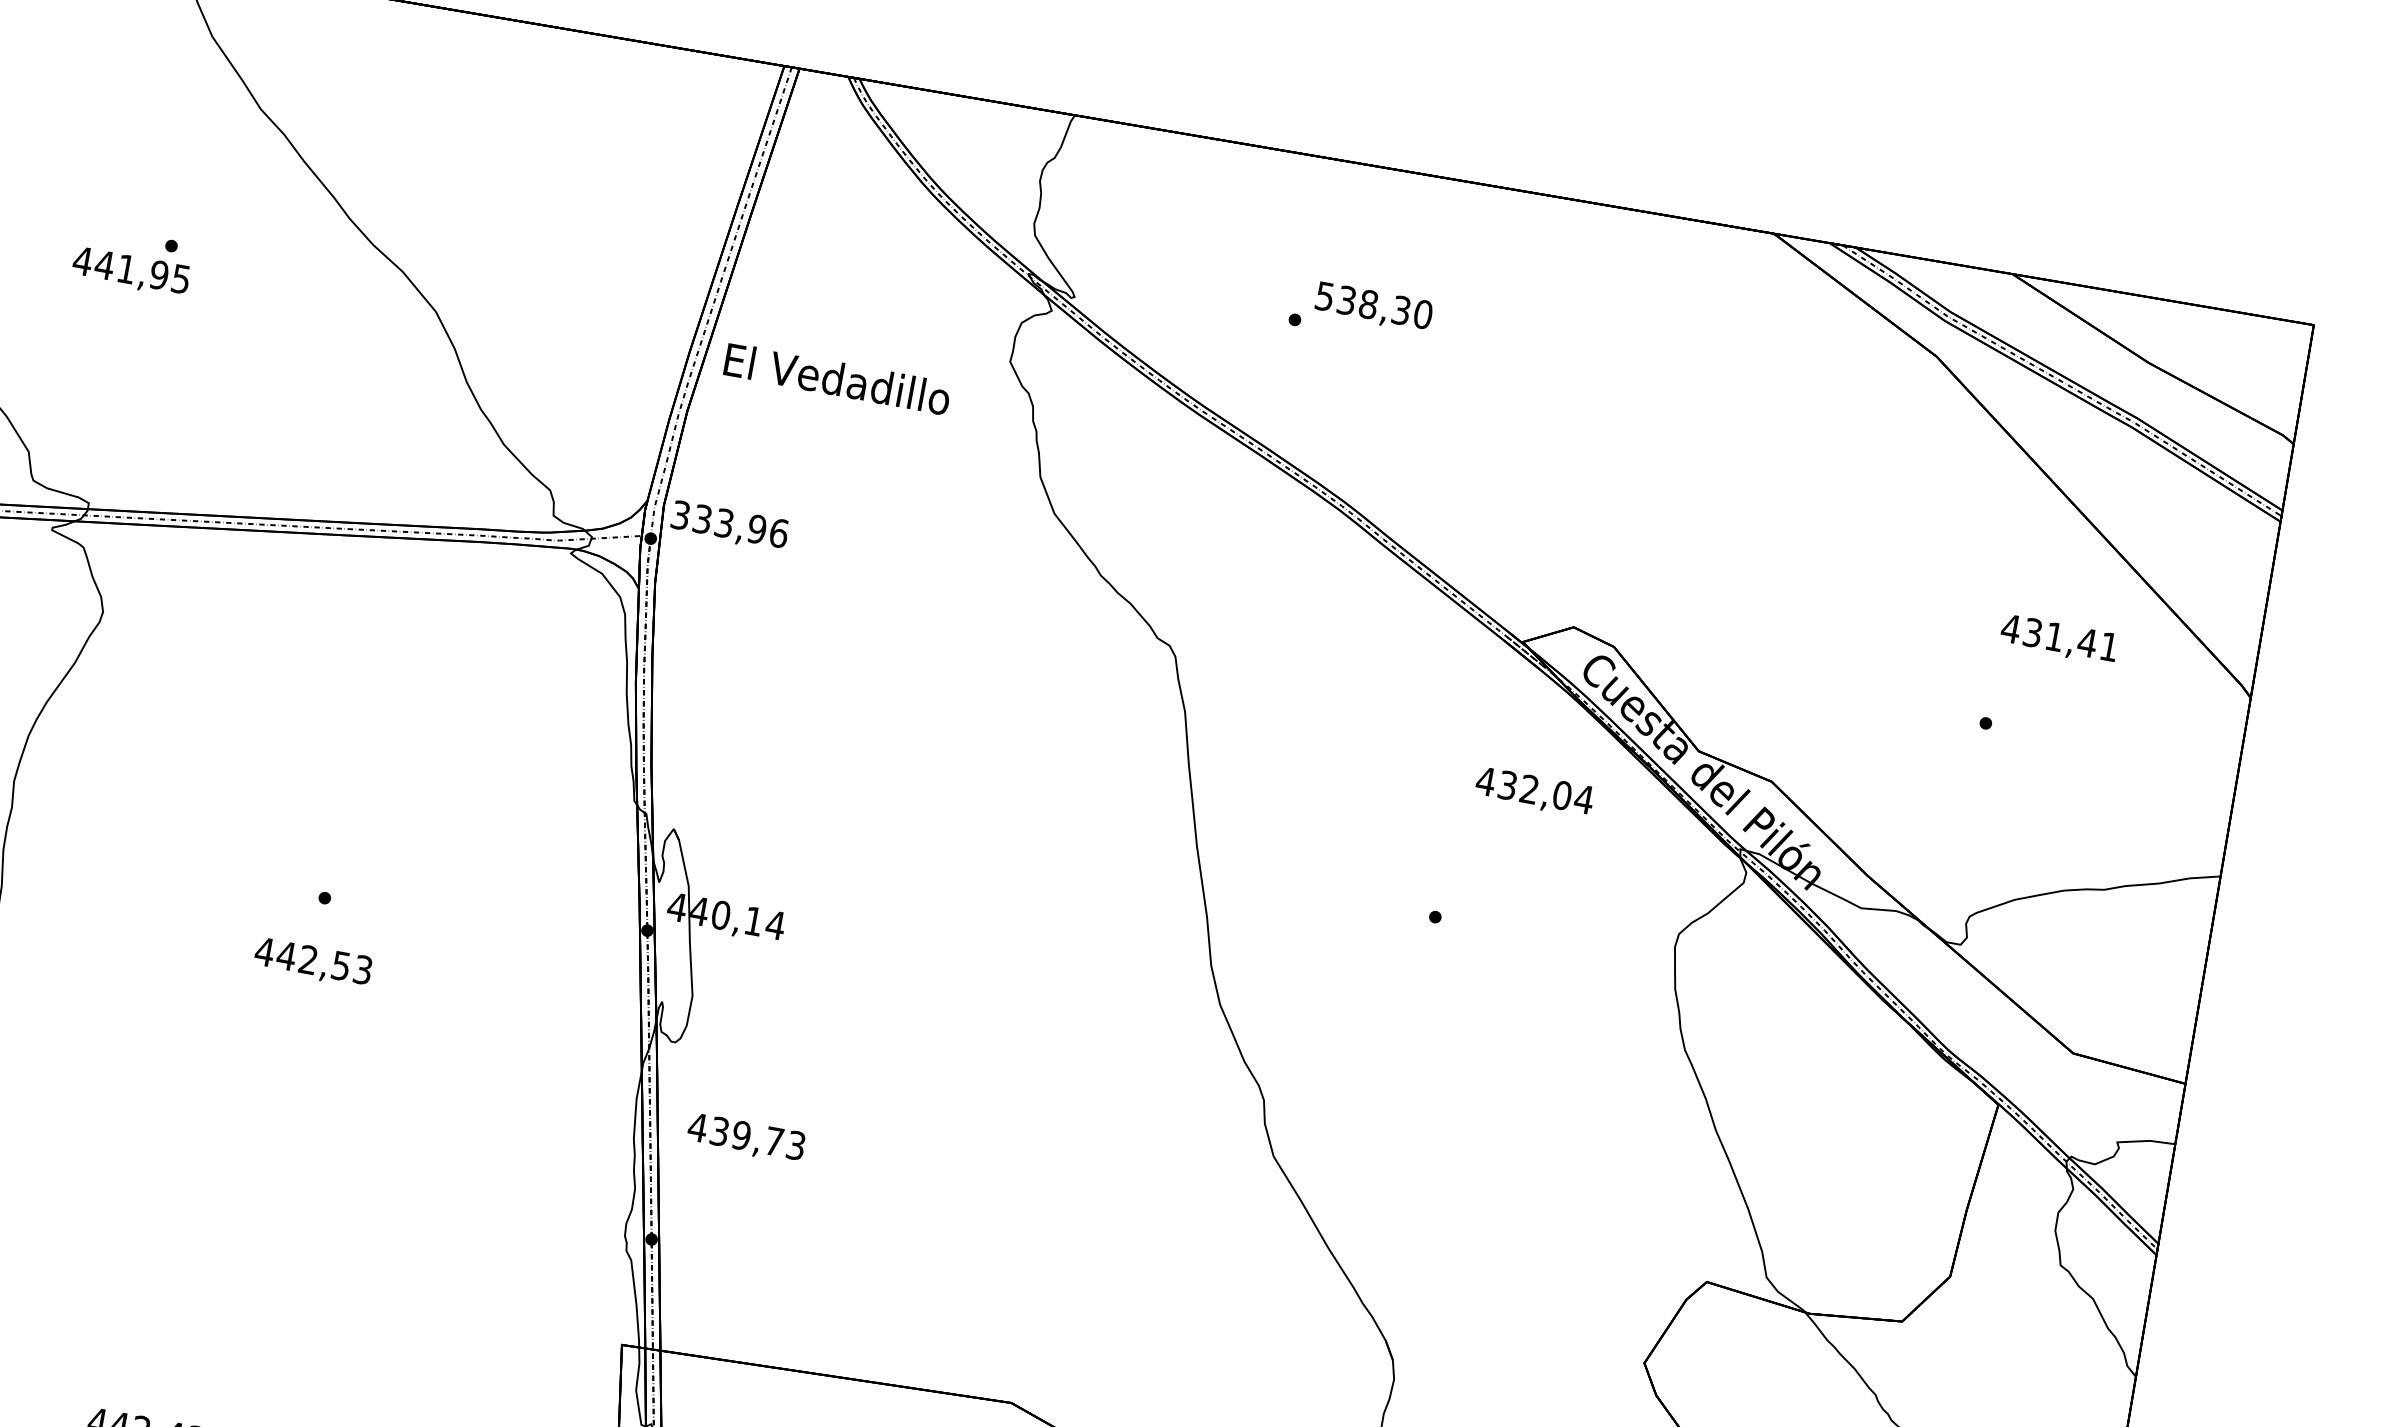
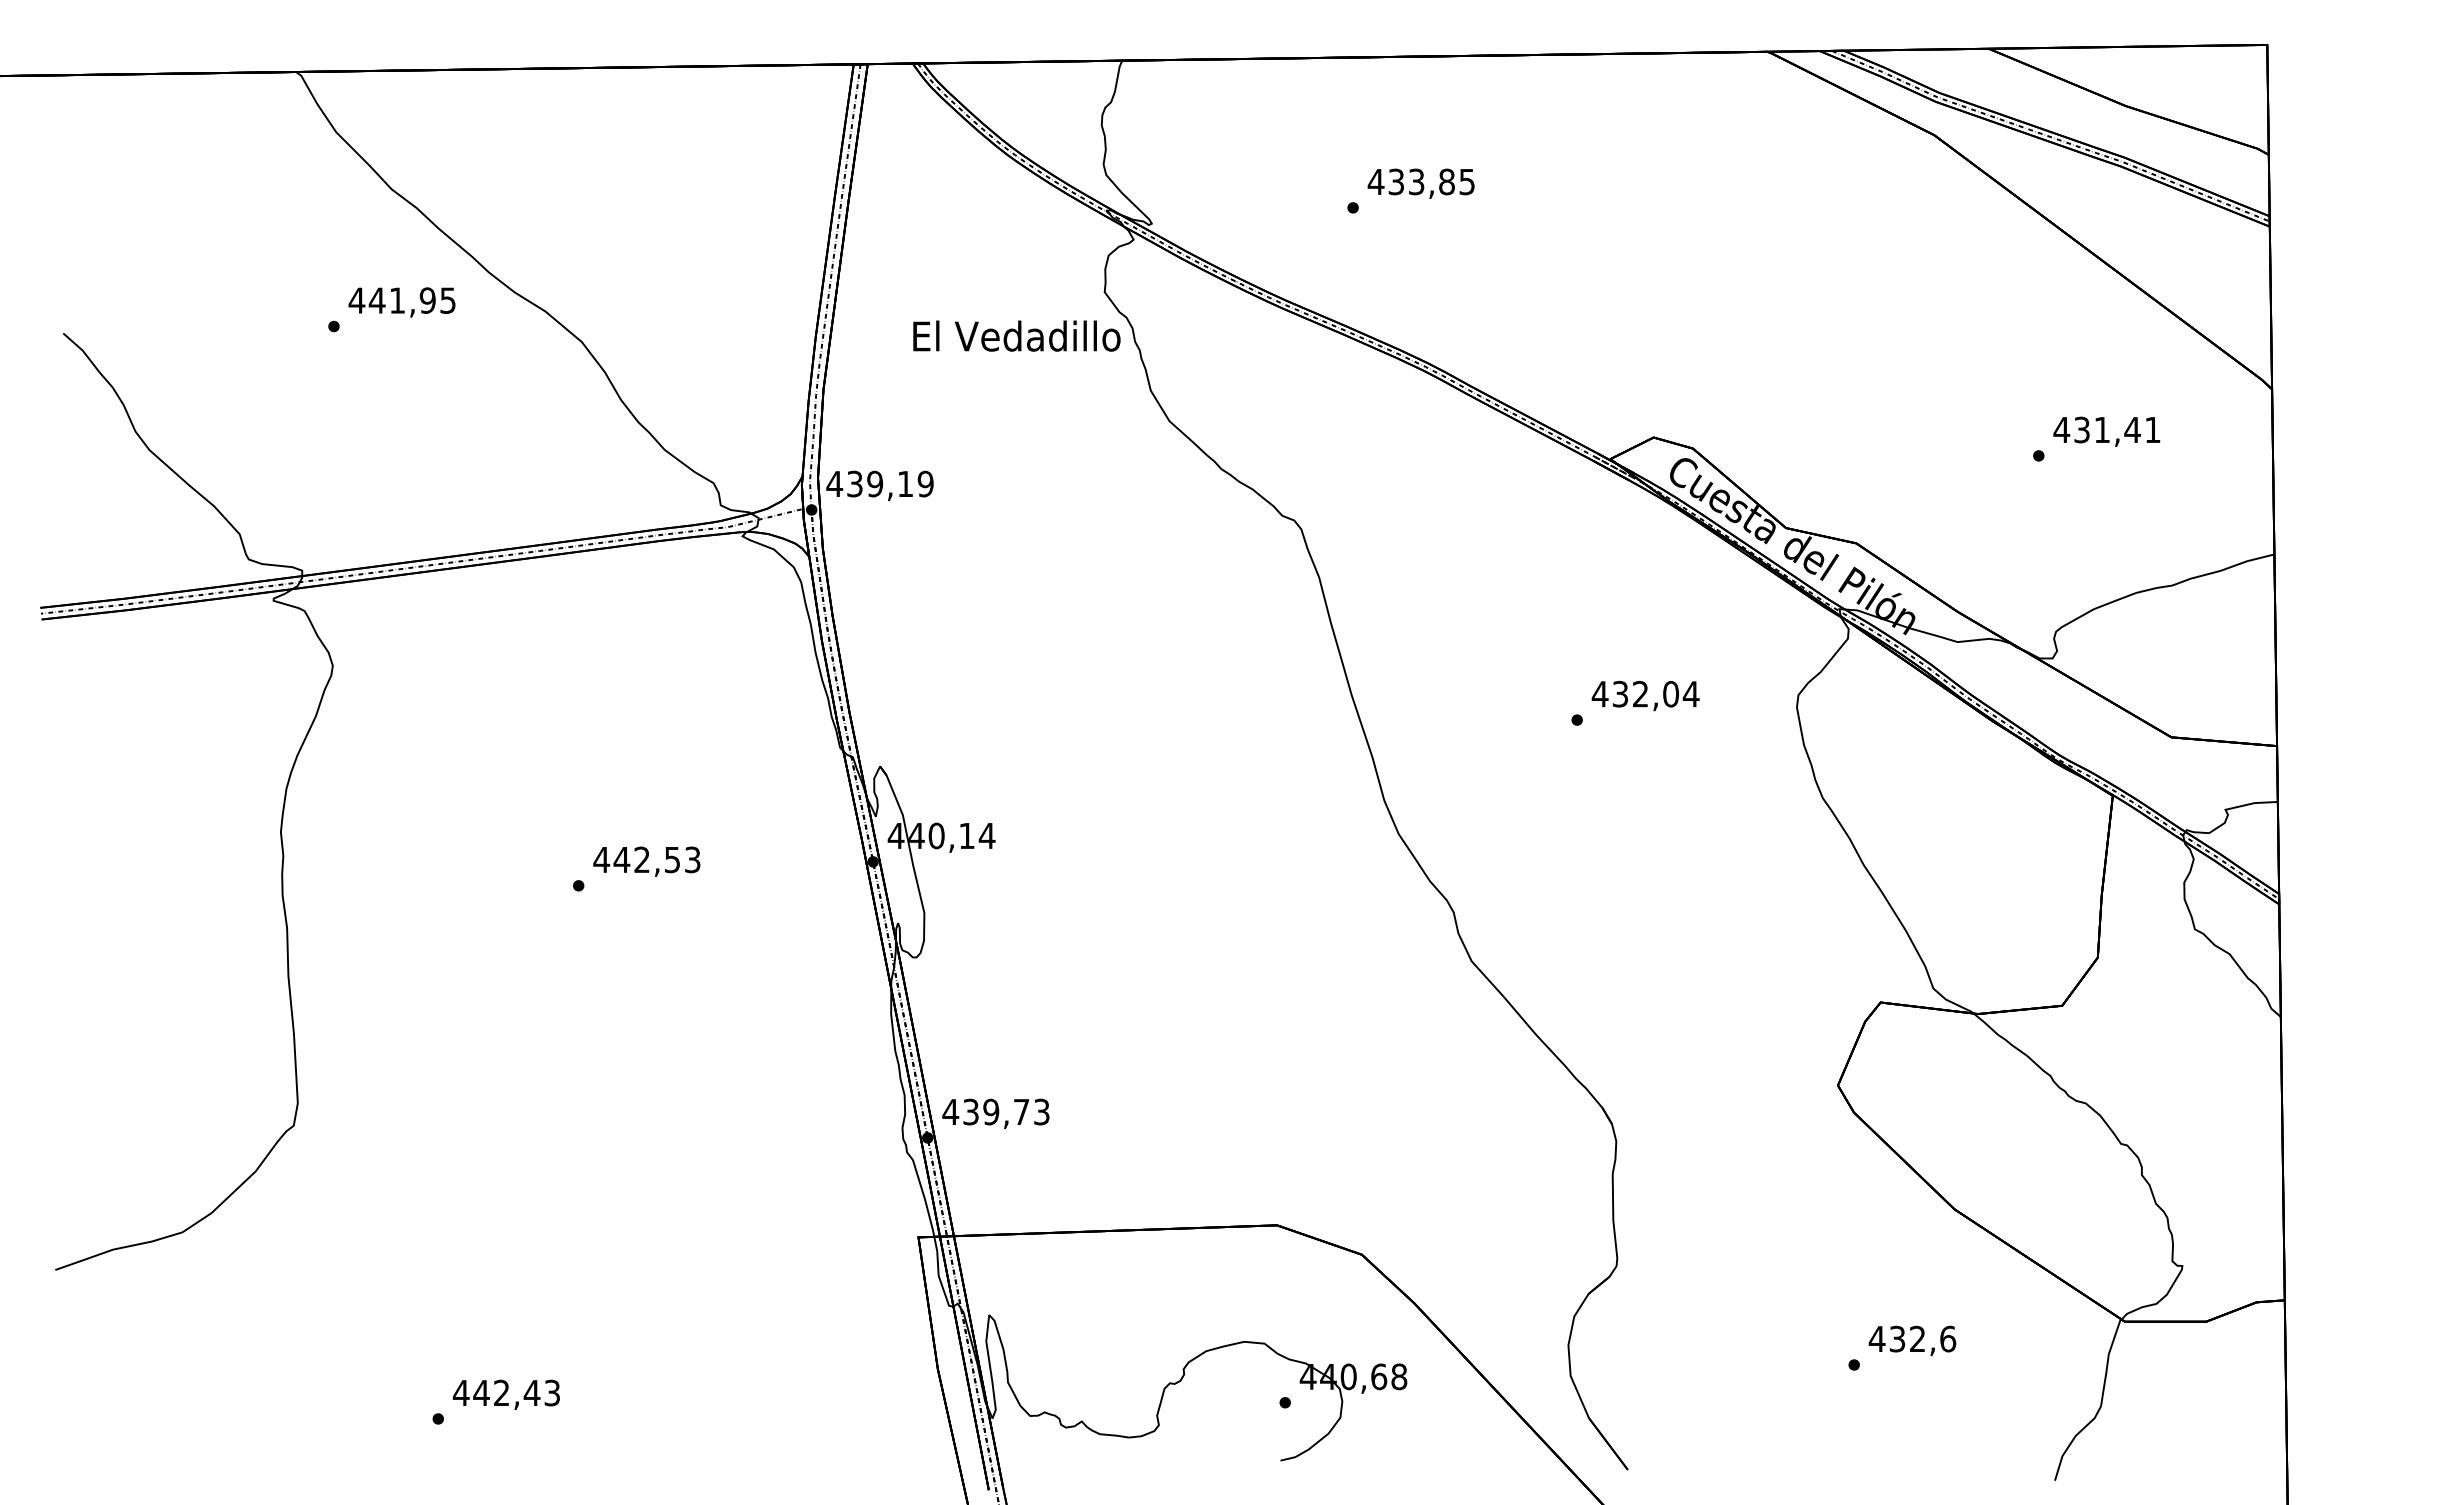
text: (130, 272) -> (401, 302), moved
text: (1373, 304) -> (1421, 181), 538,30 -> 433,85
text: (837, 378) -> (1016, 335), moved
text: (729, 523) -> (879, 483), 333,96 -> 439,19
text: (2058, 639) -> (2106, 431), moved
text: (1534, 792) -> (1645, 696), moved
text: (312, 962) -> (646, 861), moved
text: (745, 1137) -> (995, 1113), moved

